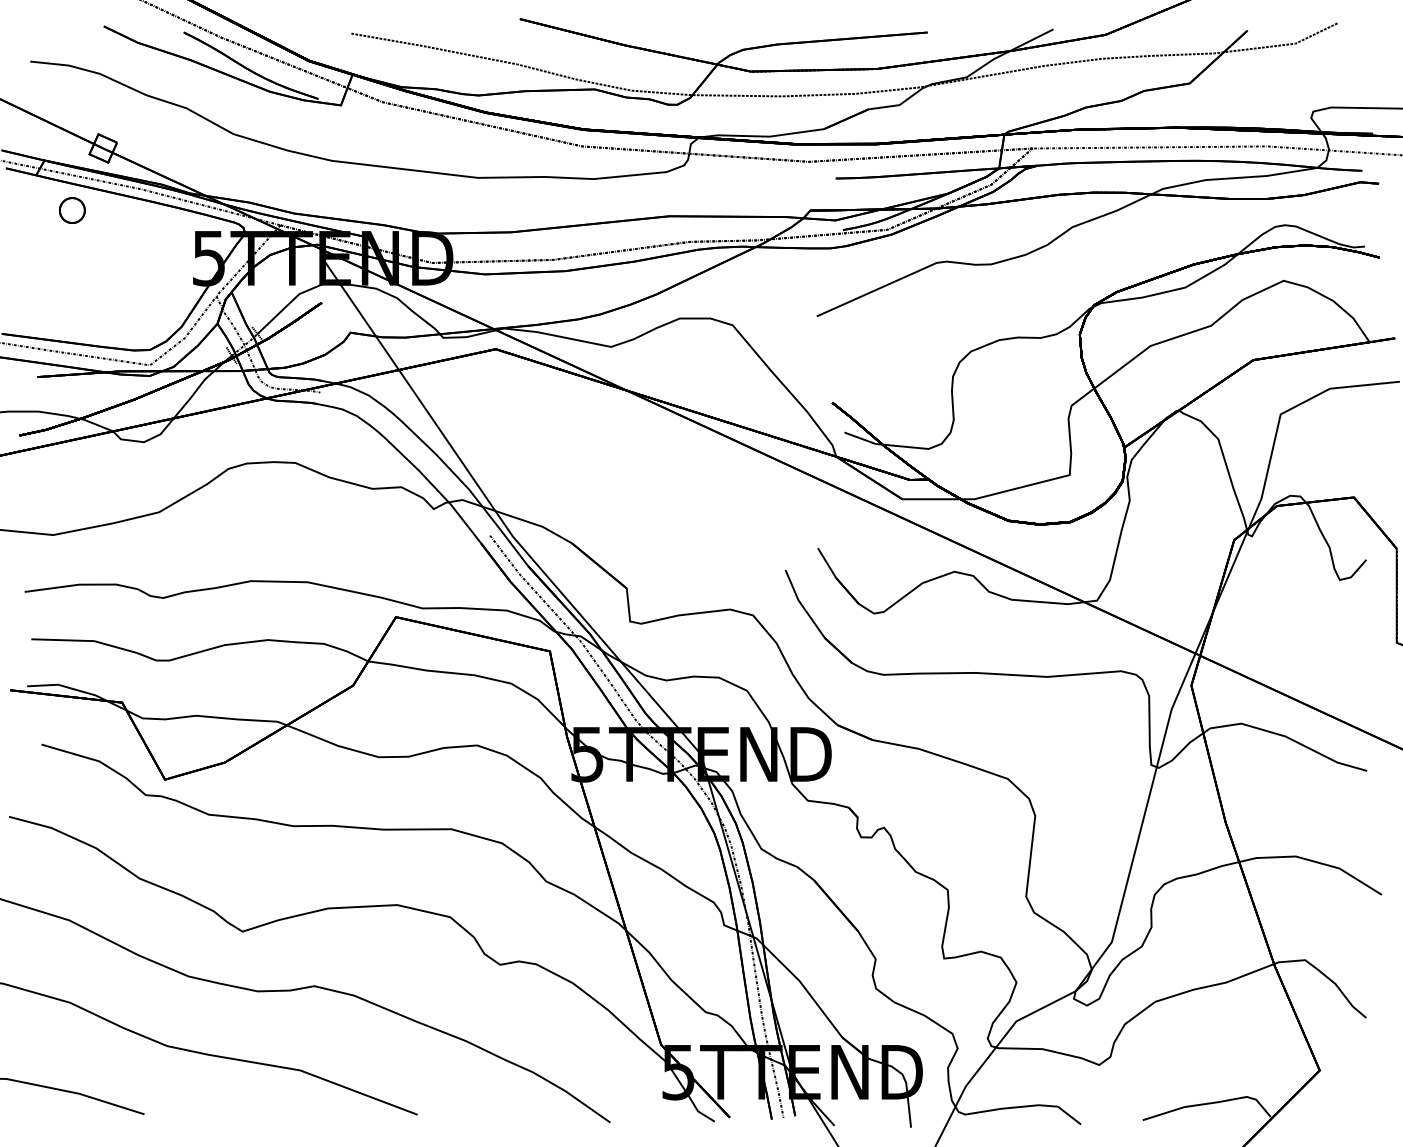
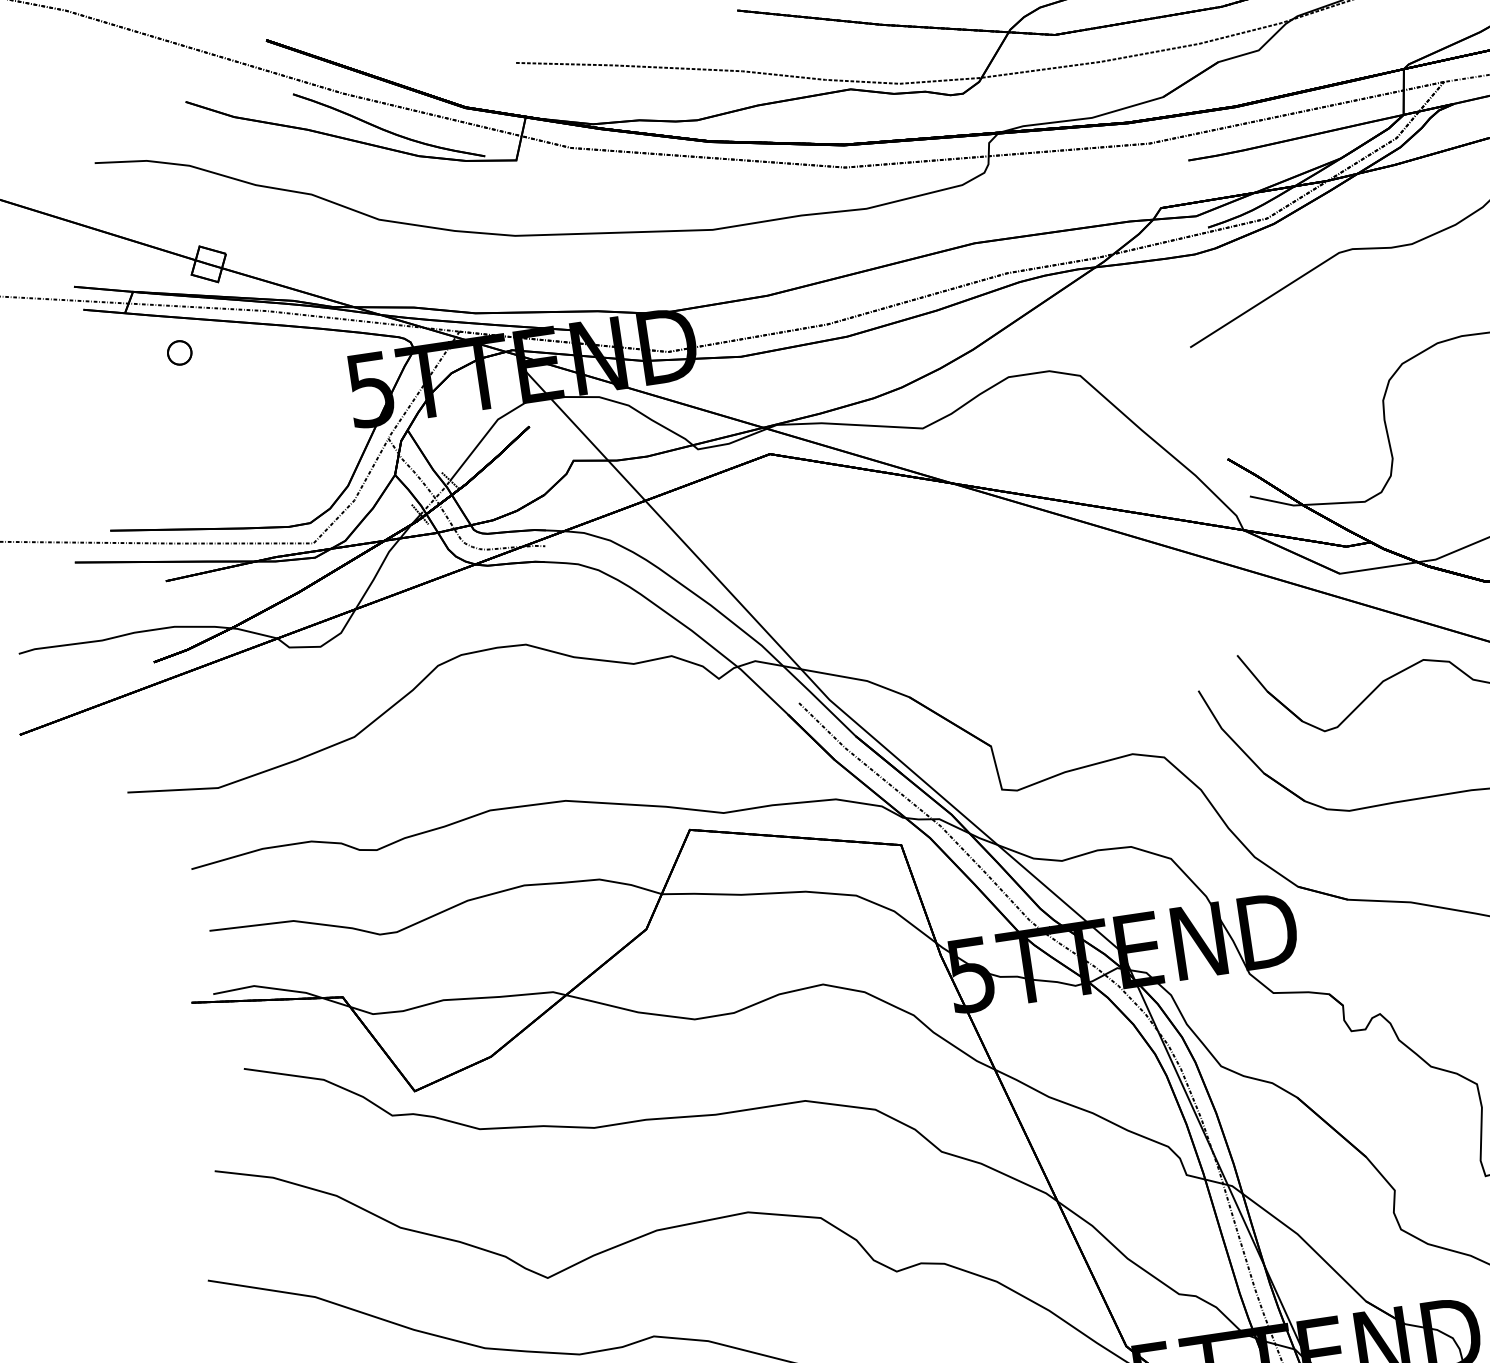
part: (71, 210) -> (178, 353), size x0.7

